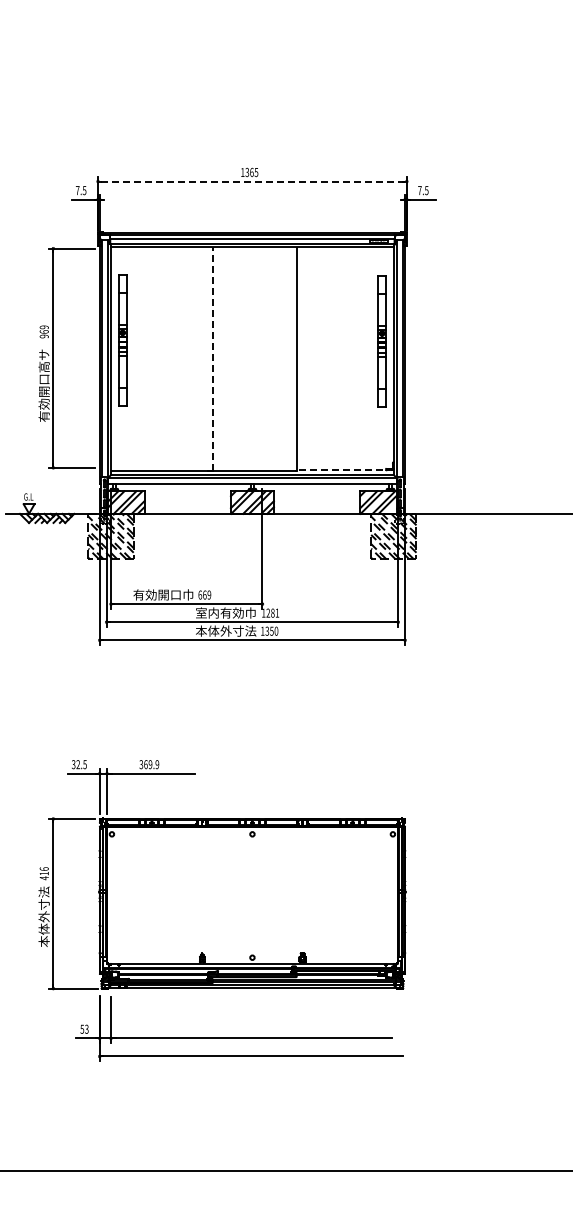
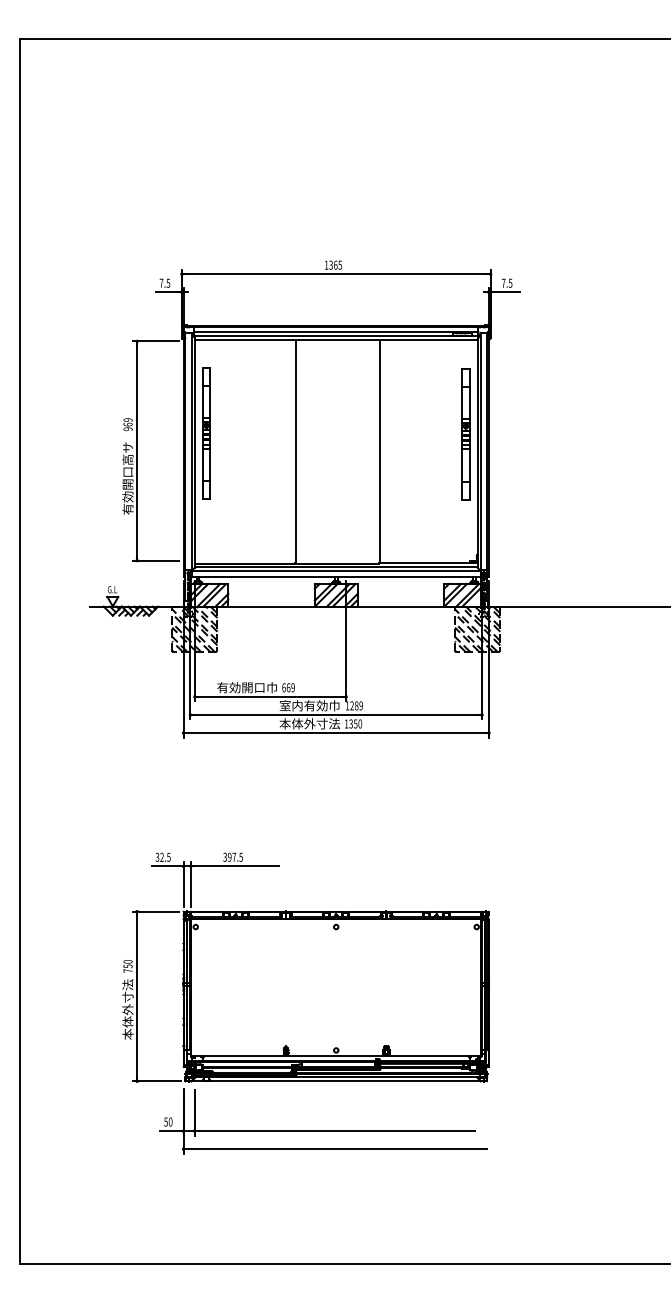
line: (251, 181) -> (335, 274), dashed -> solid
line: (212, 358) -> (296, 451), dashed -> solid
line: (345, 469) -> (429, 562), dashed -> solid
text: (276, 612) -> (360, 705), 1281 -> 1289
text: (150, 763) -> (234, 856), 369.9 -> 397.5
text: (43, 873) -> (127, 966), 416 -> 750
text: (86, 1028) -> (170, 1121), 53 -> 50

